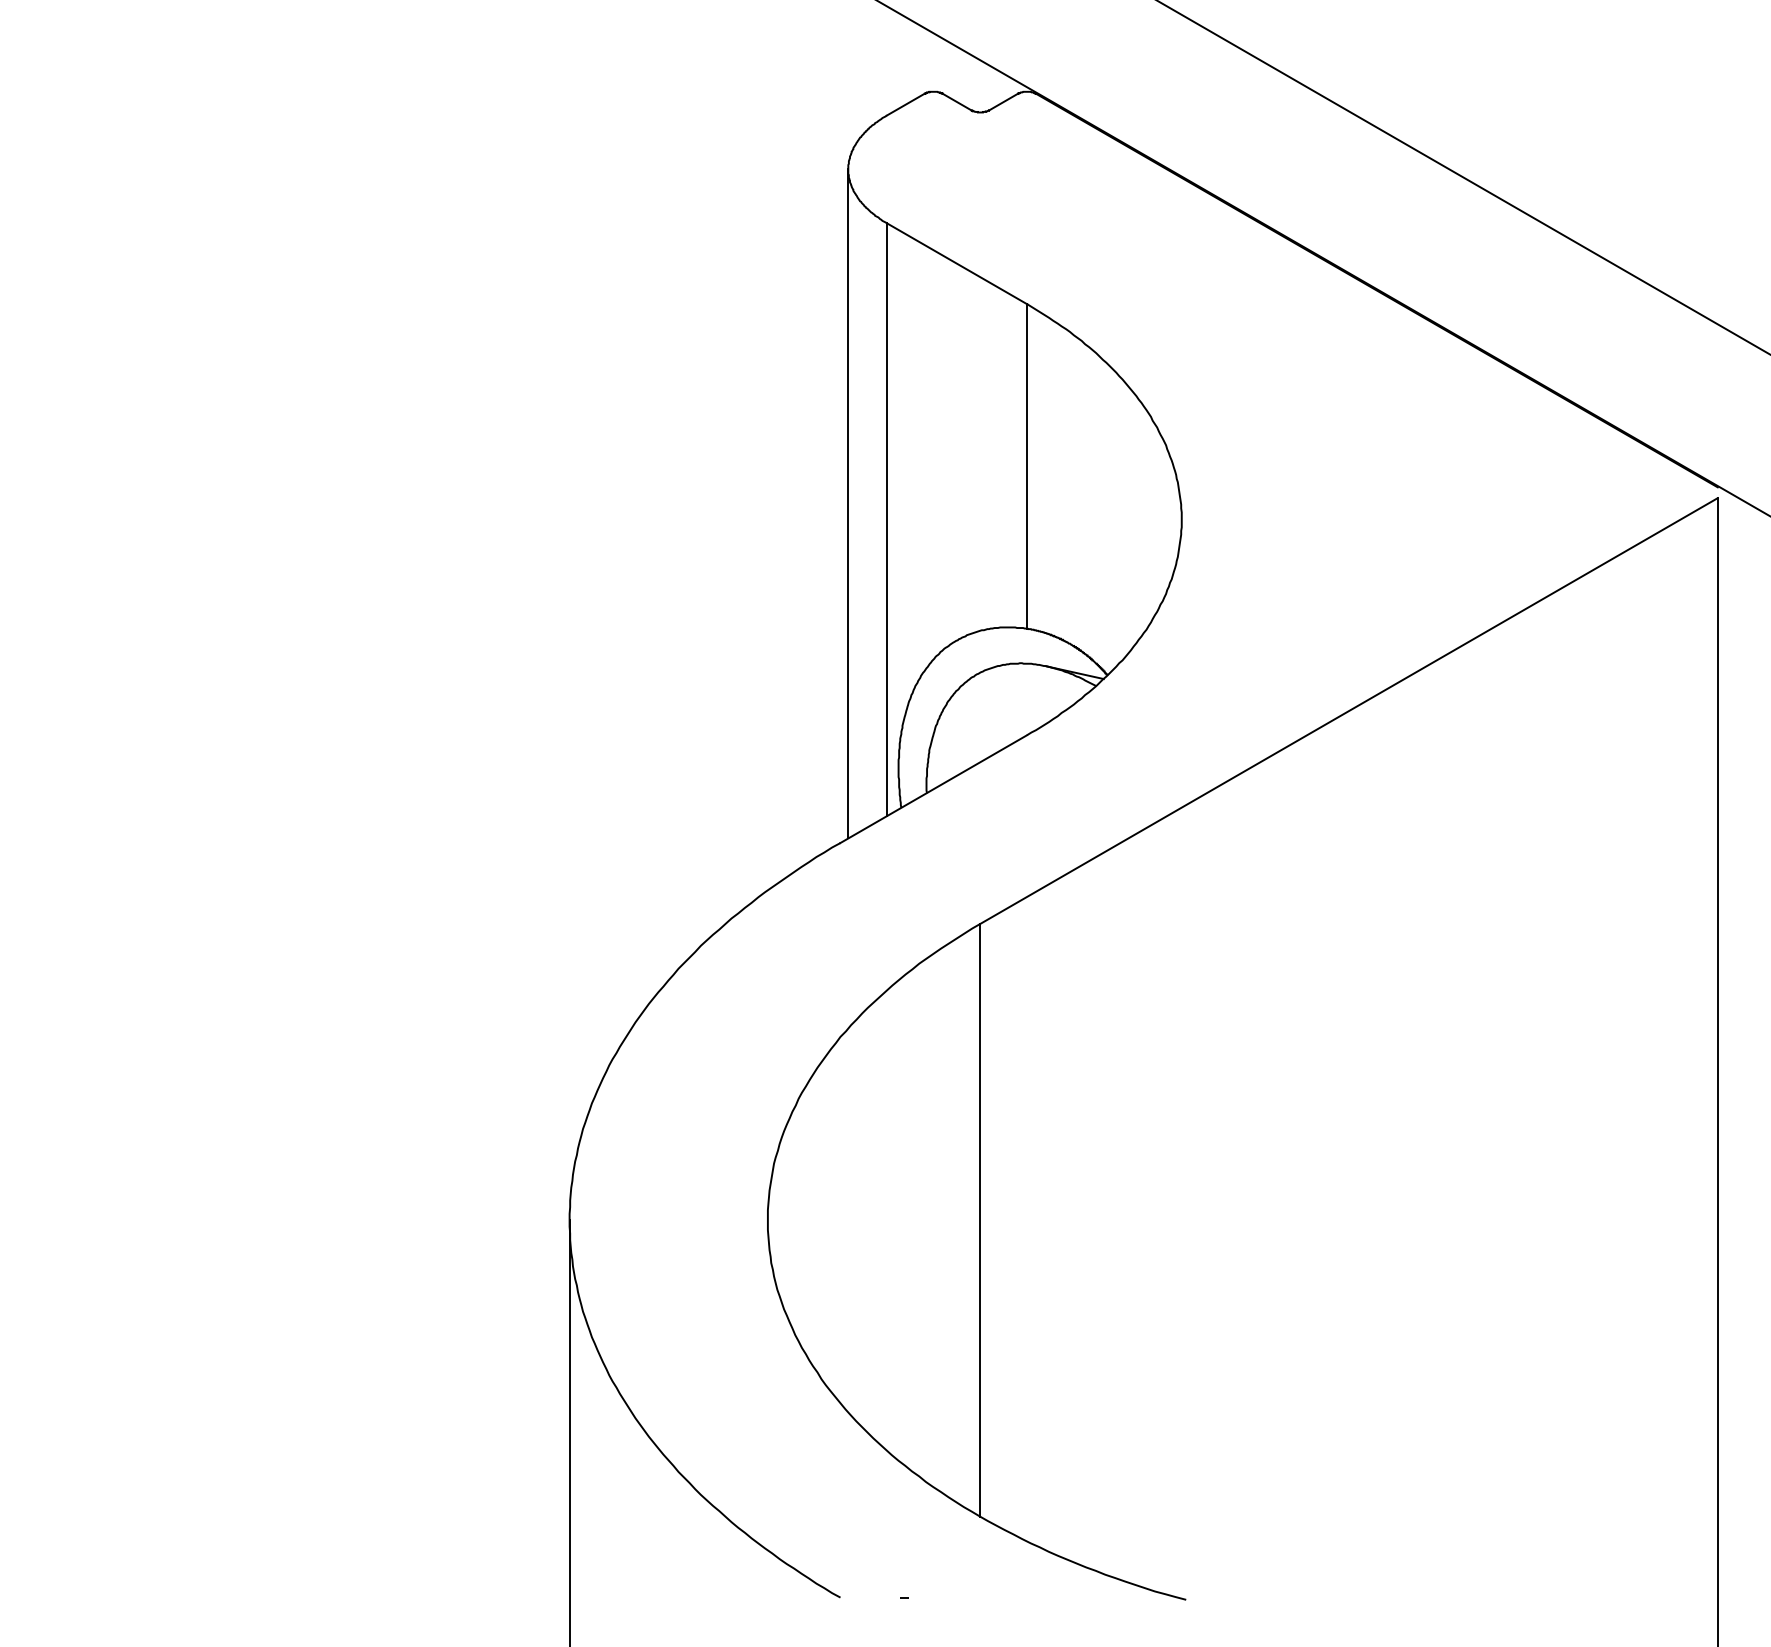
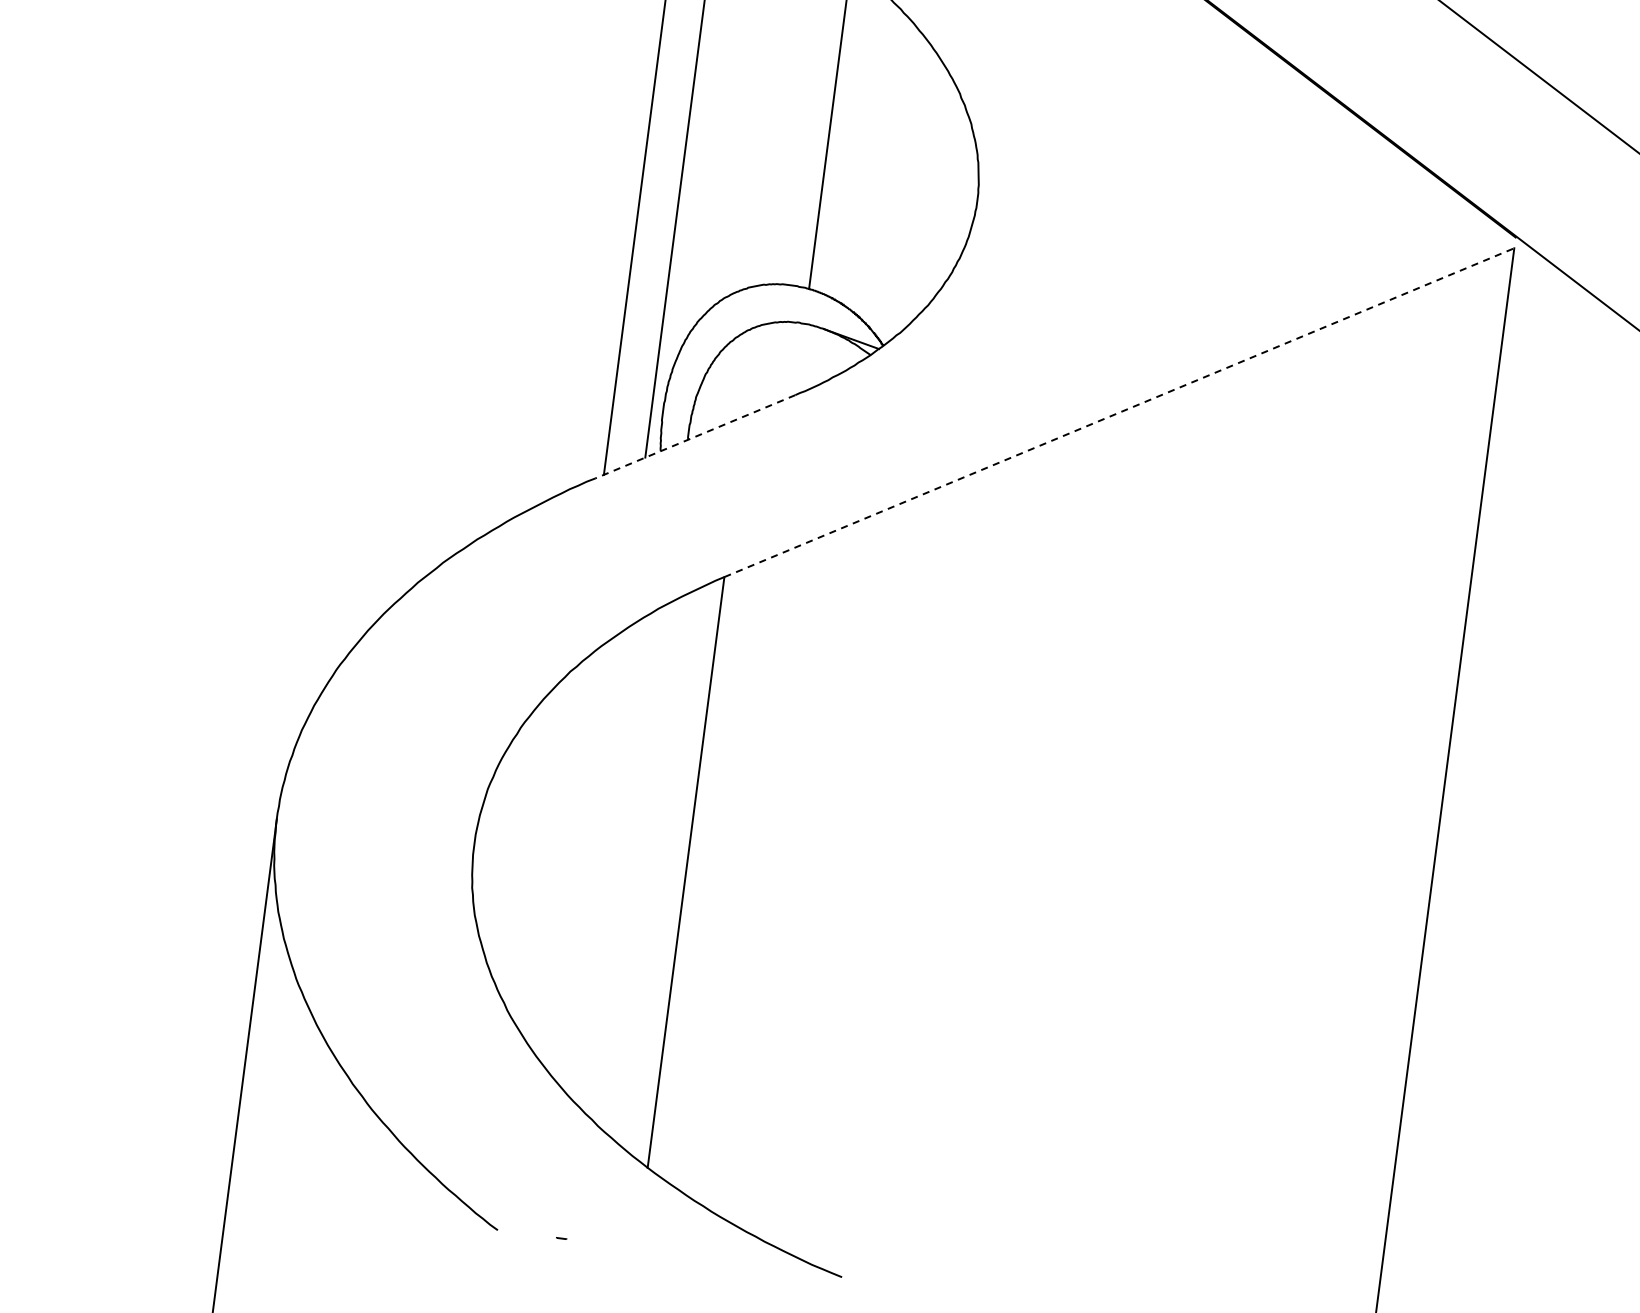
line: (1349, 711) -> (1119, 413), solid -> dashed
line: (933, 789) -> (695, 437), solid -> dashed

